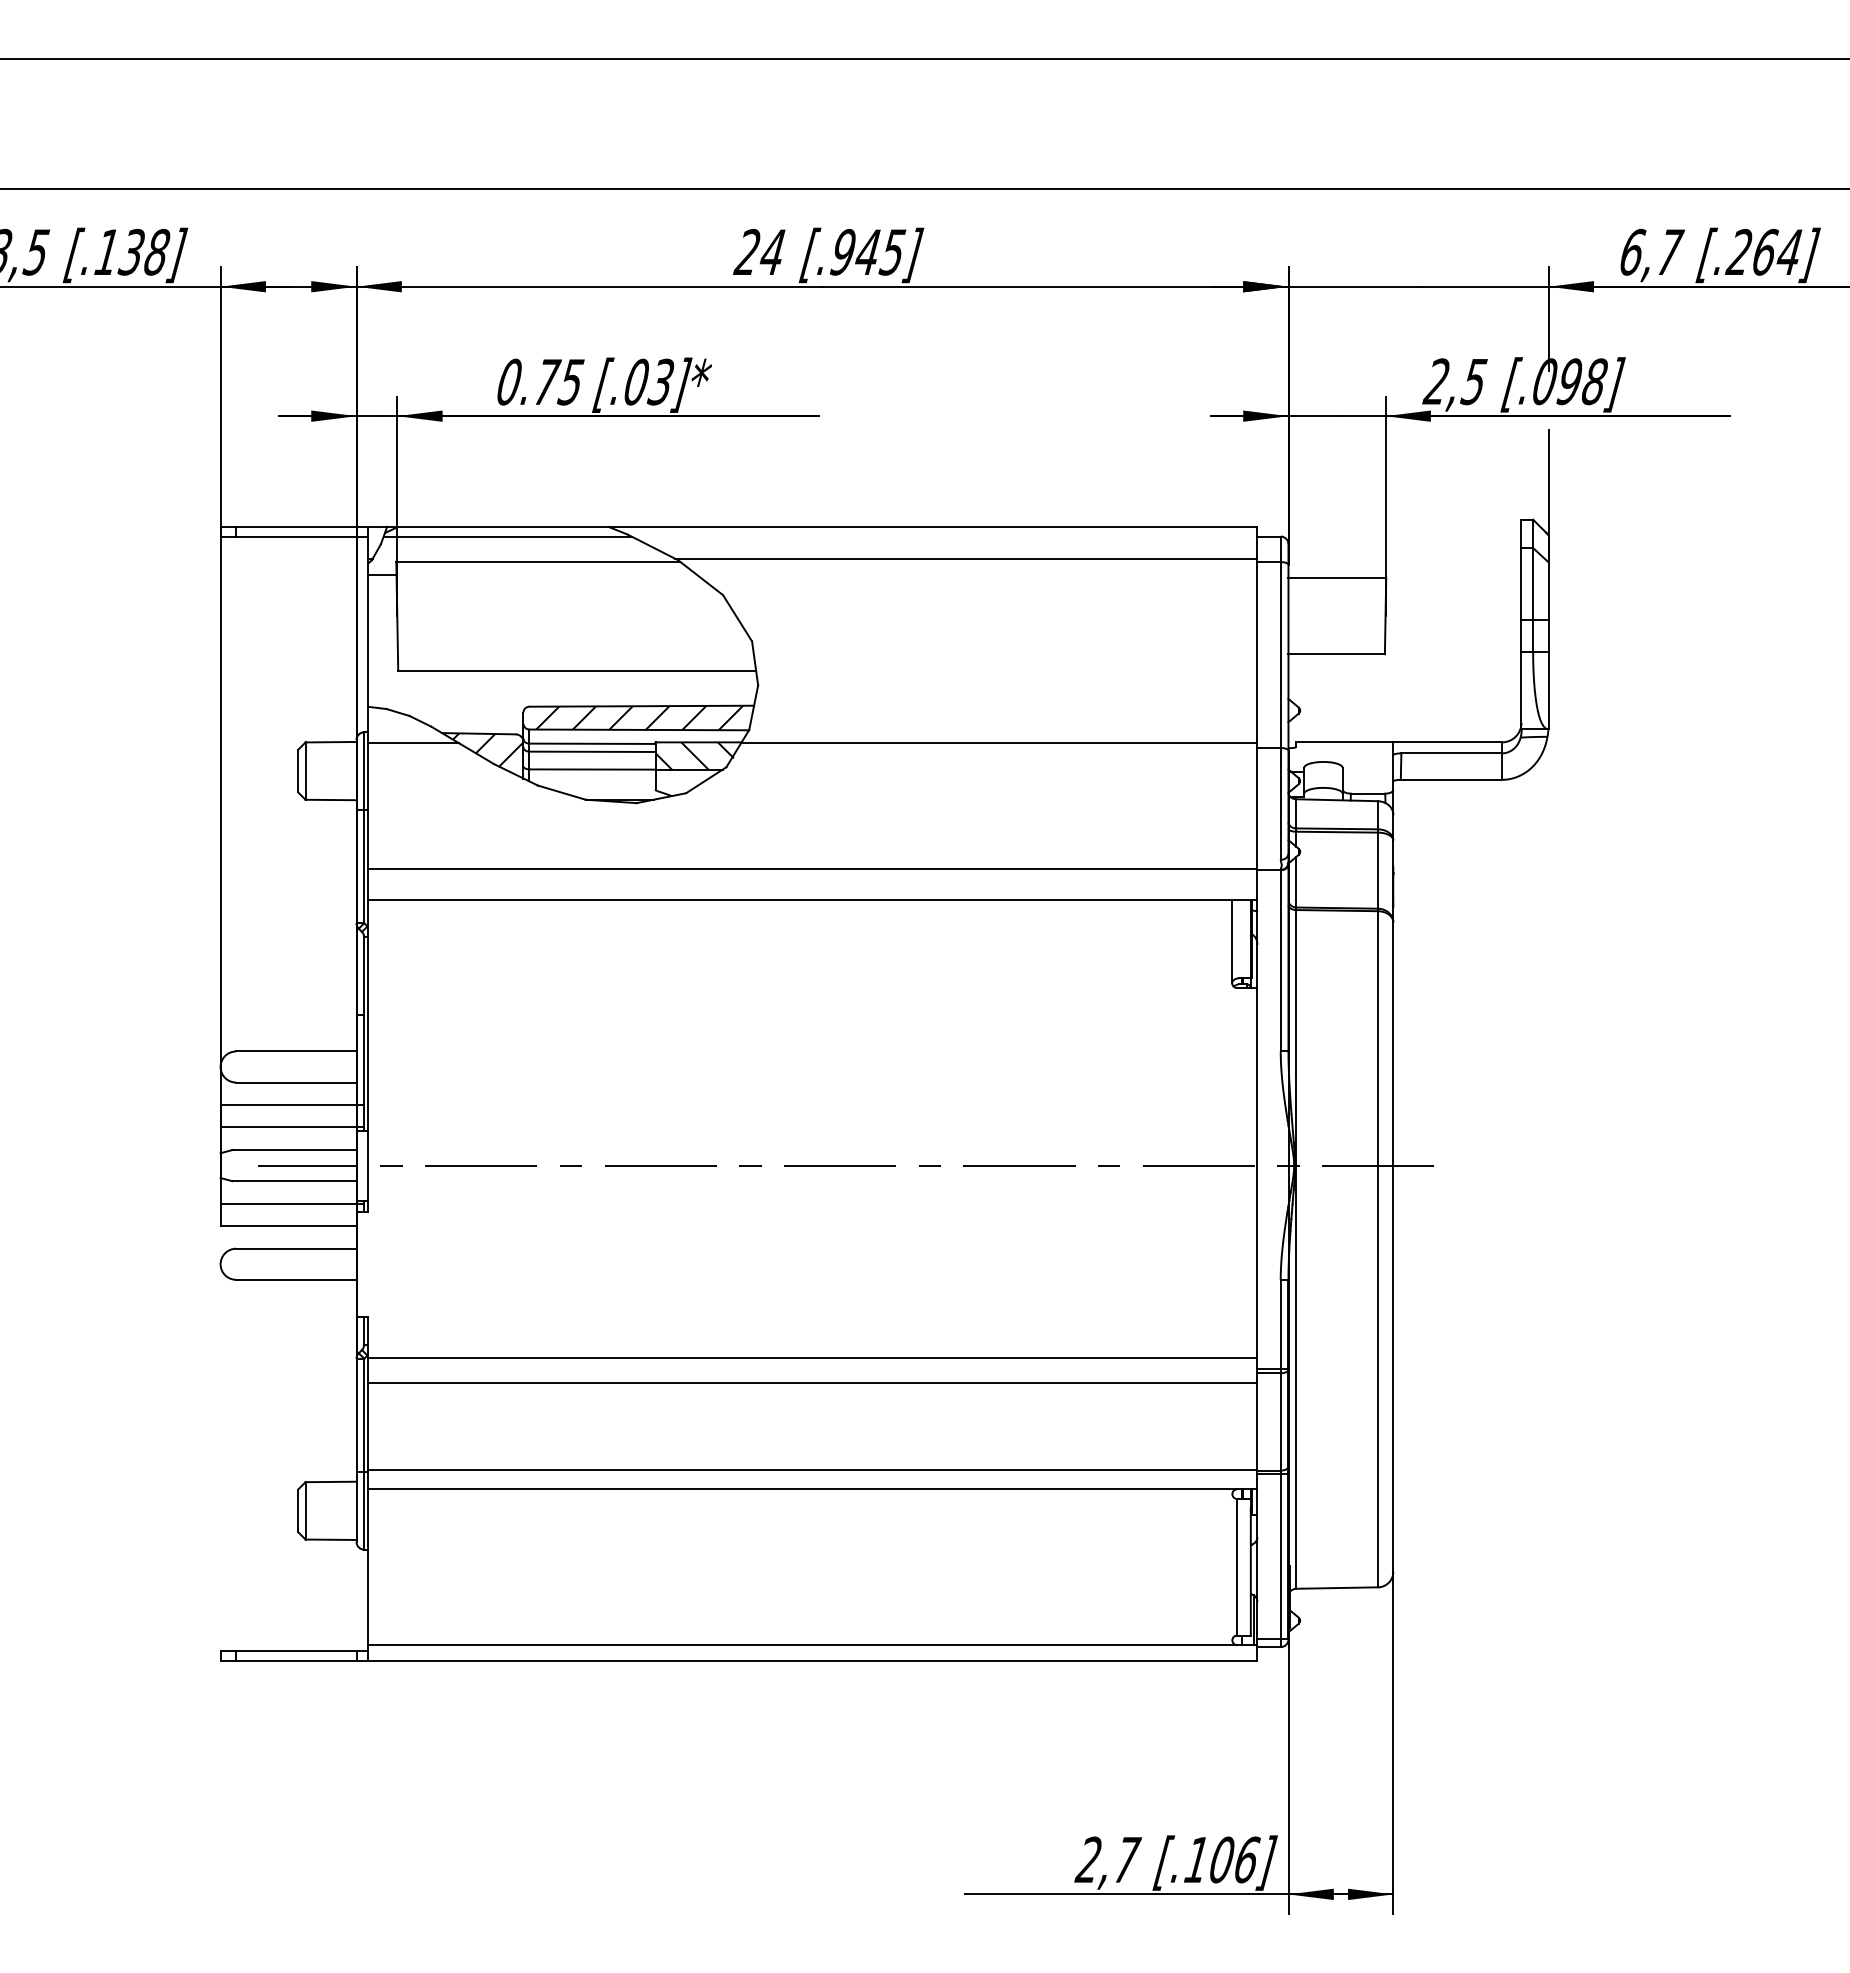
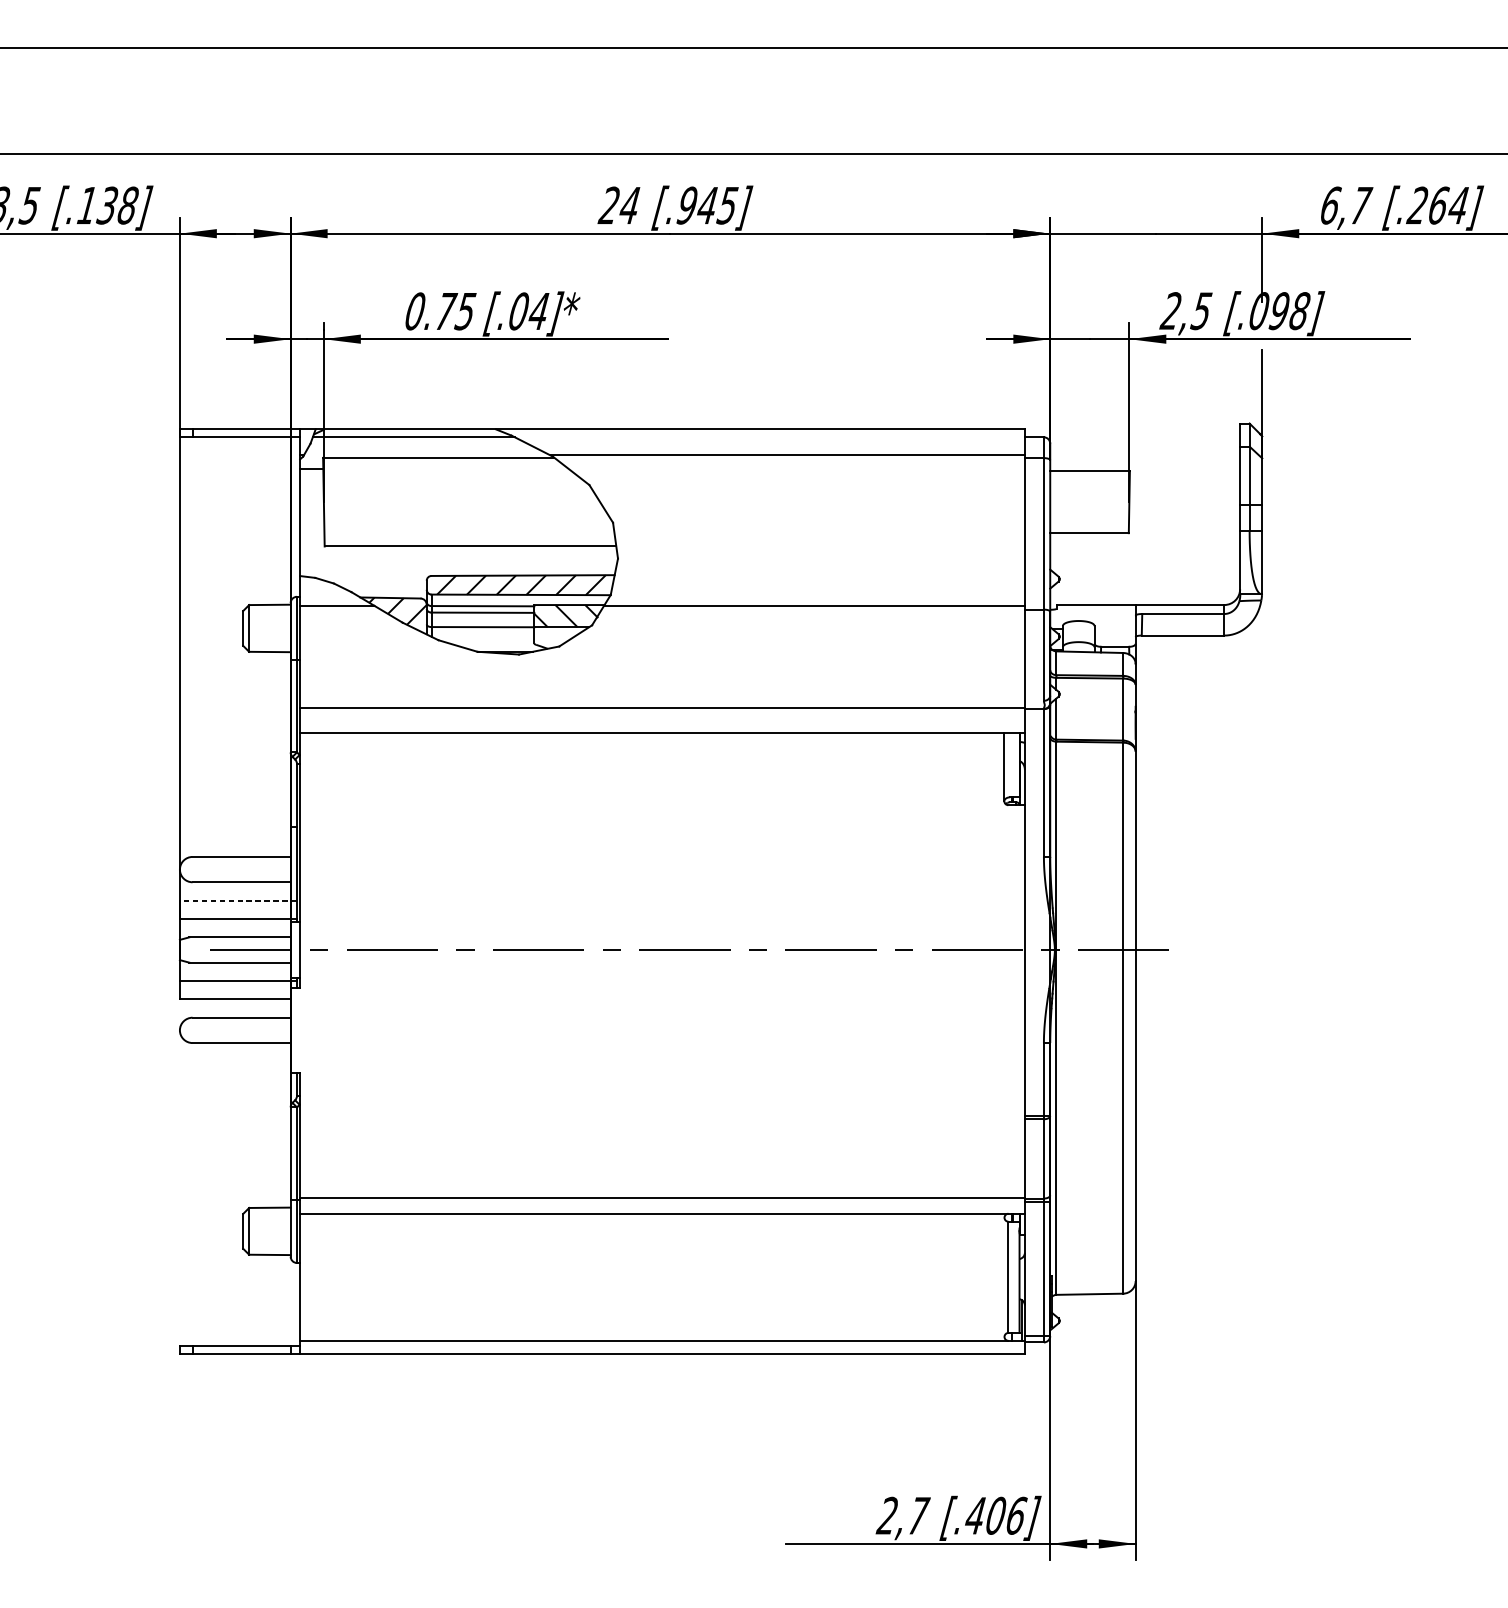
text: (660, 381) -> (538, 310), [.03]* -> [.04]*
line: (292, 1105) -> (238, 900), solid -> dashed
line: (812, 1358) -> (662, 1107), removed
line: (812, 1382) -> (662, 1126), removed
text: (1196, 1859) -> (975, 1515), [.106] -> [.406]

